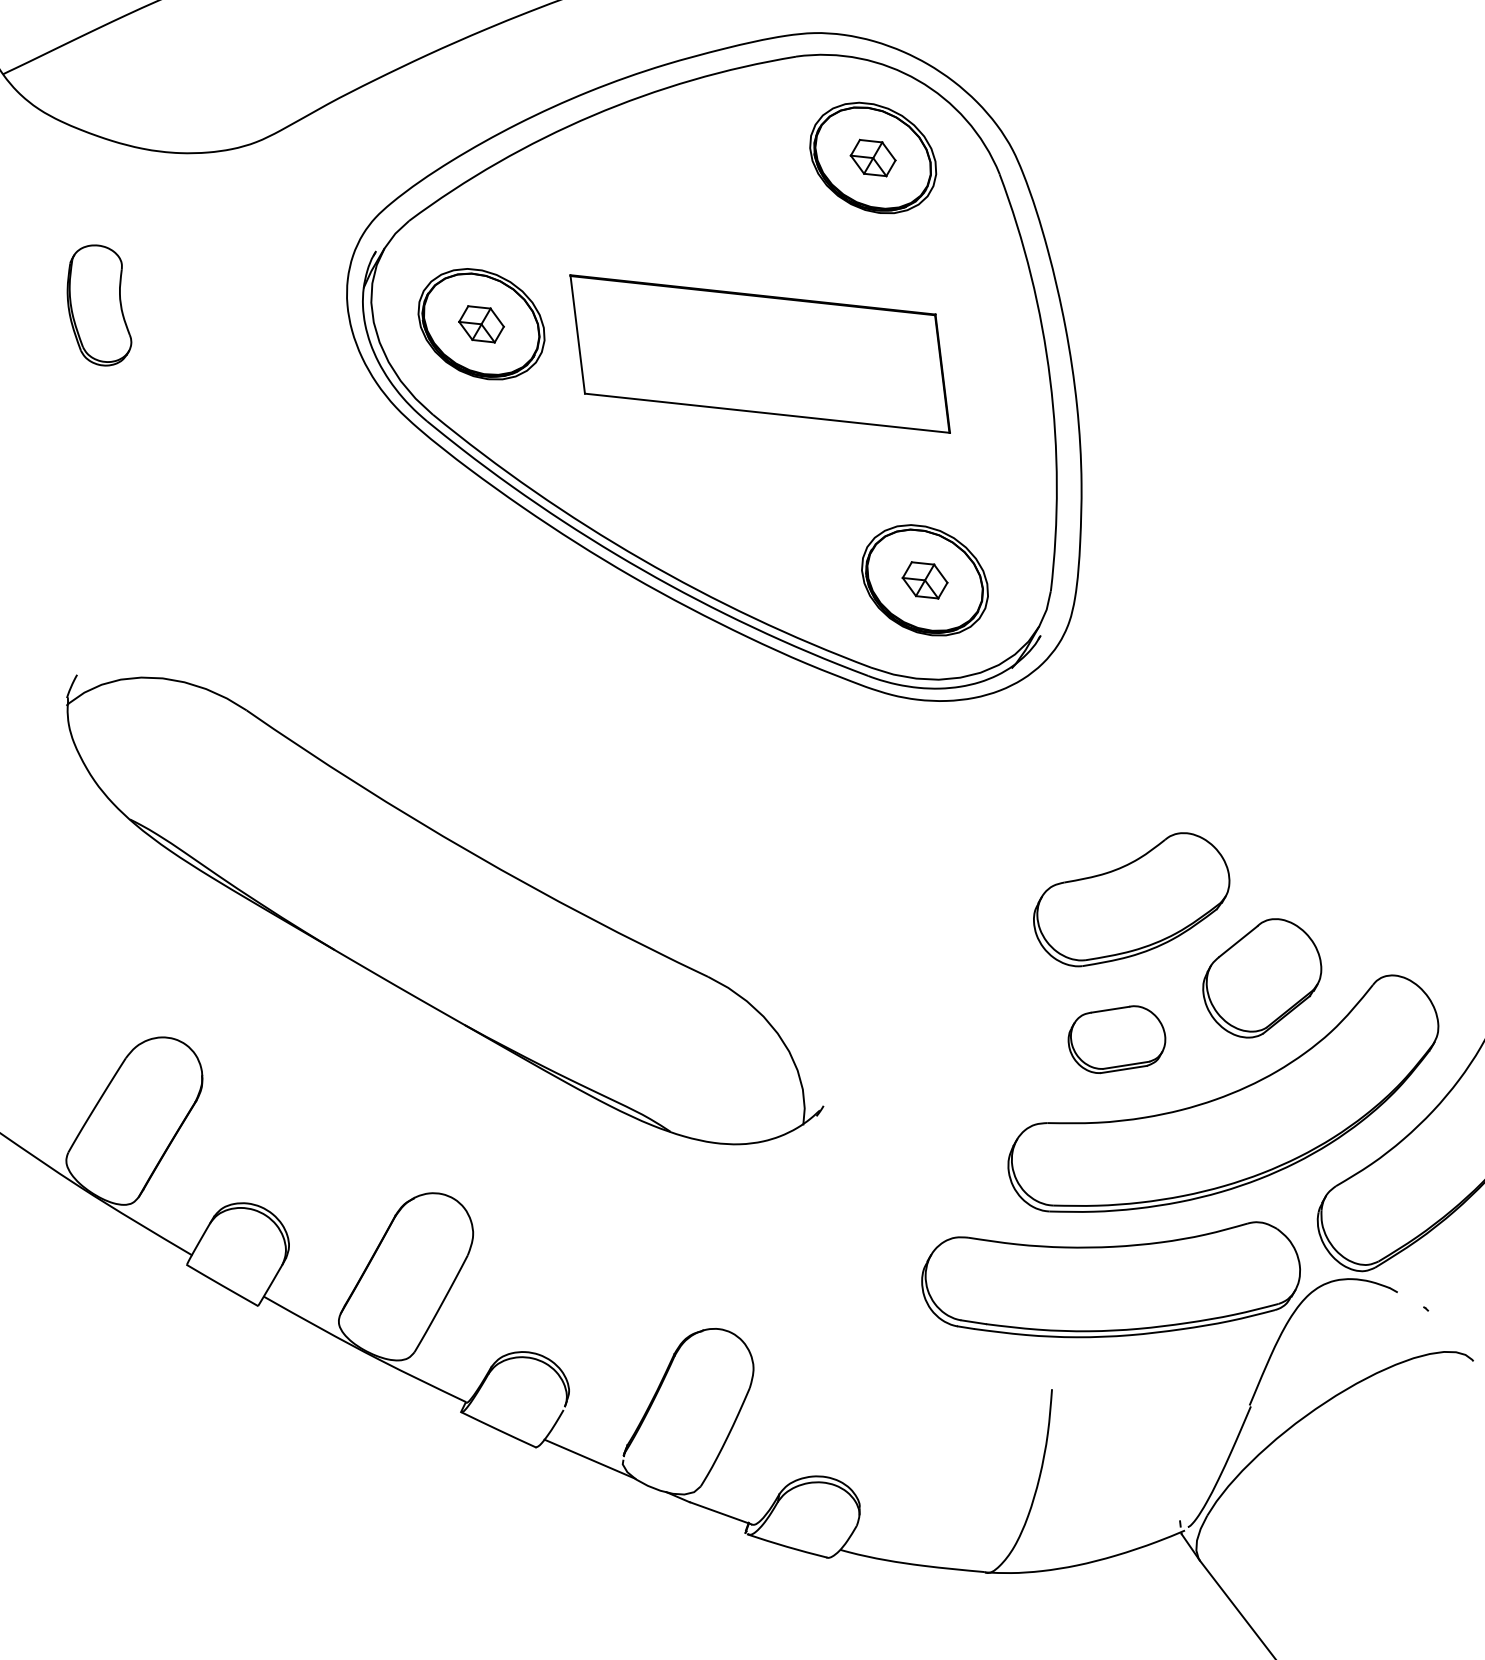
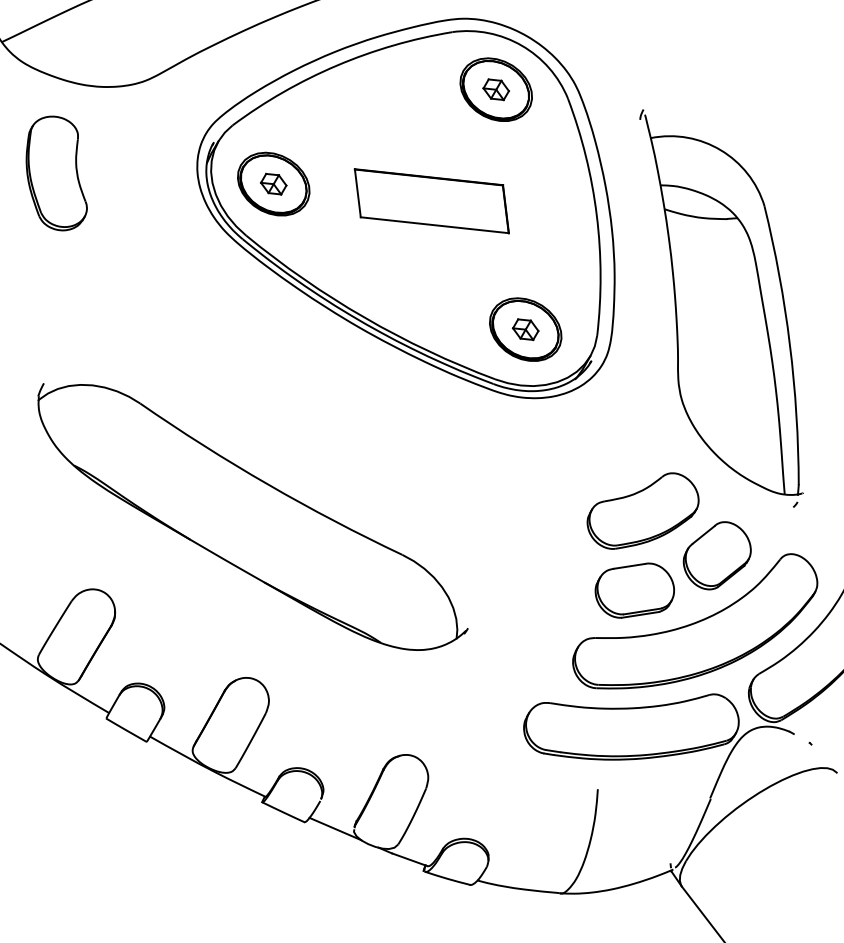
part: (99, 305) -> (56, 173), size x1.67
part: (759, 354) -> (431, 201), size x0.71
part: (1269, 543) -> (721, 308), added
part: (1116, 1039) -> (634, 590), size x1.43

